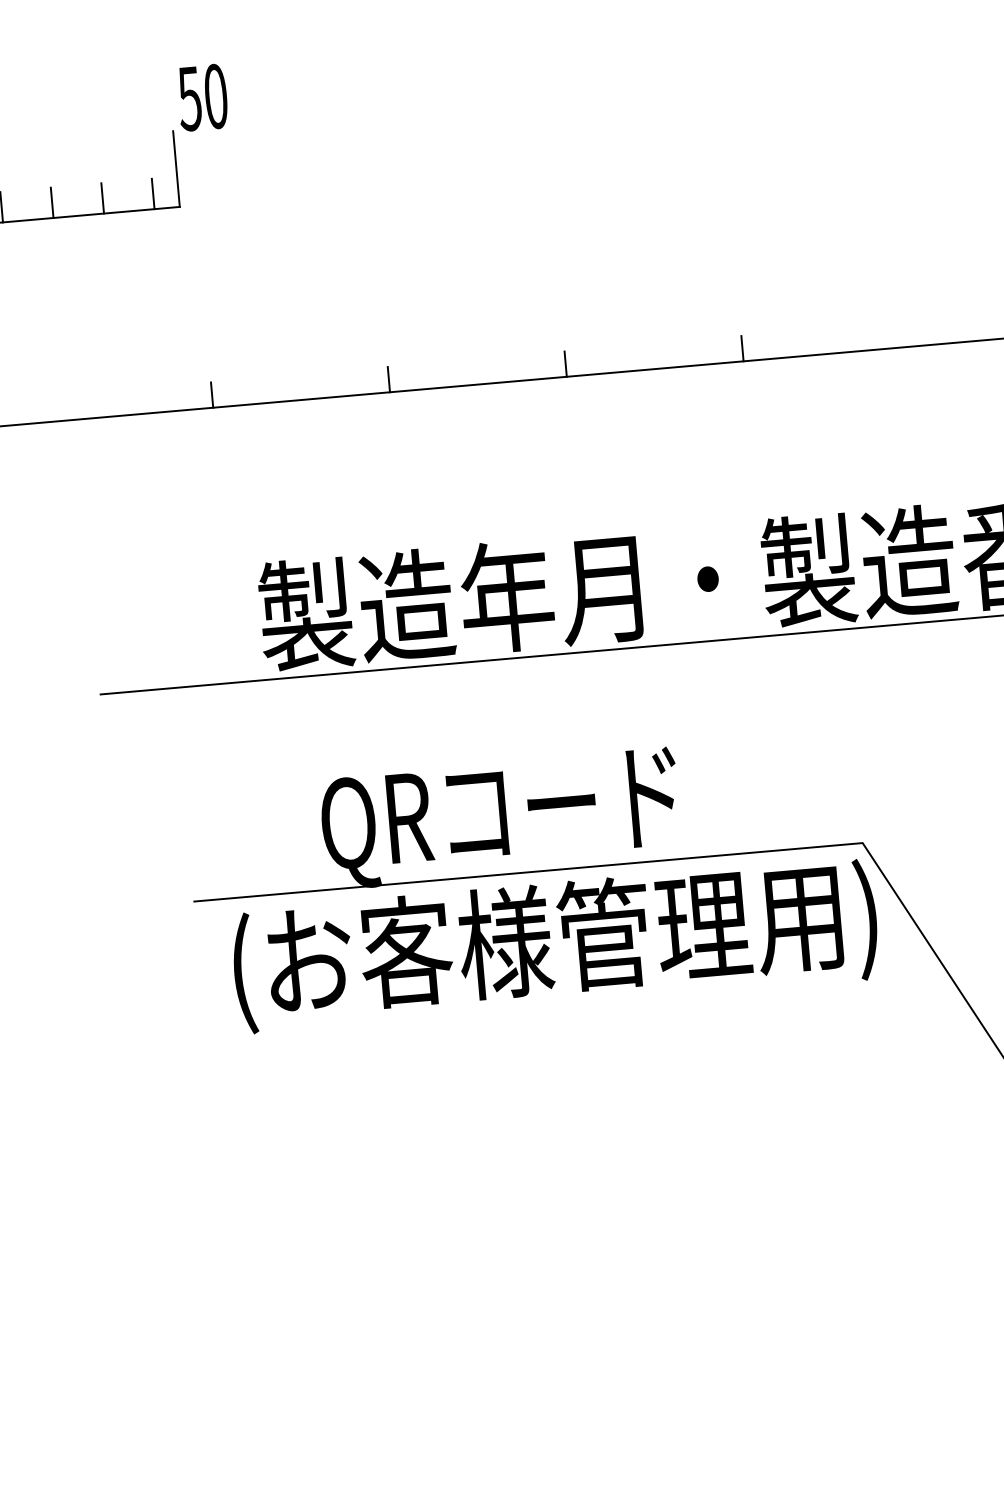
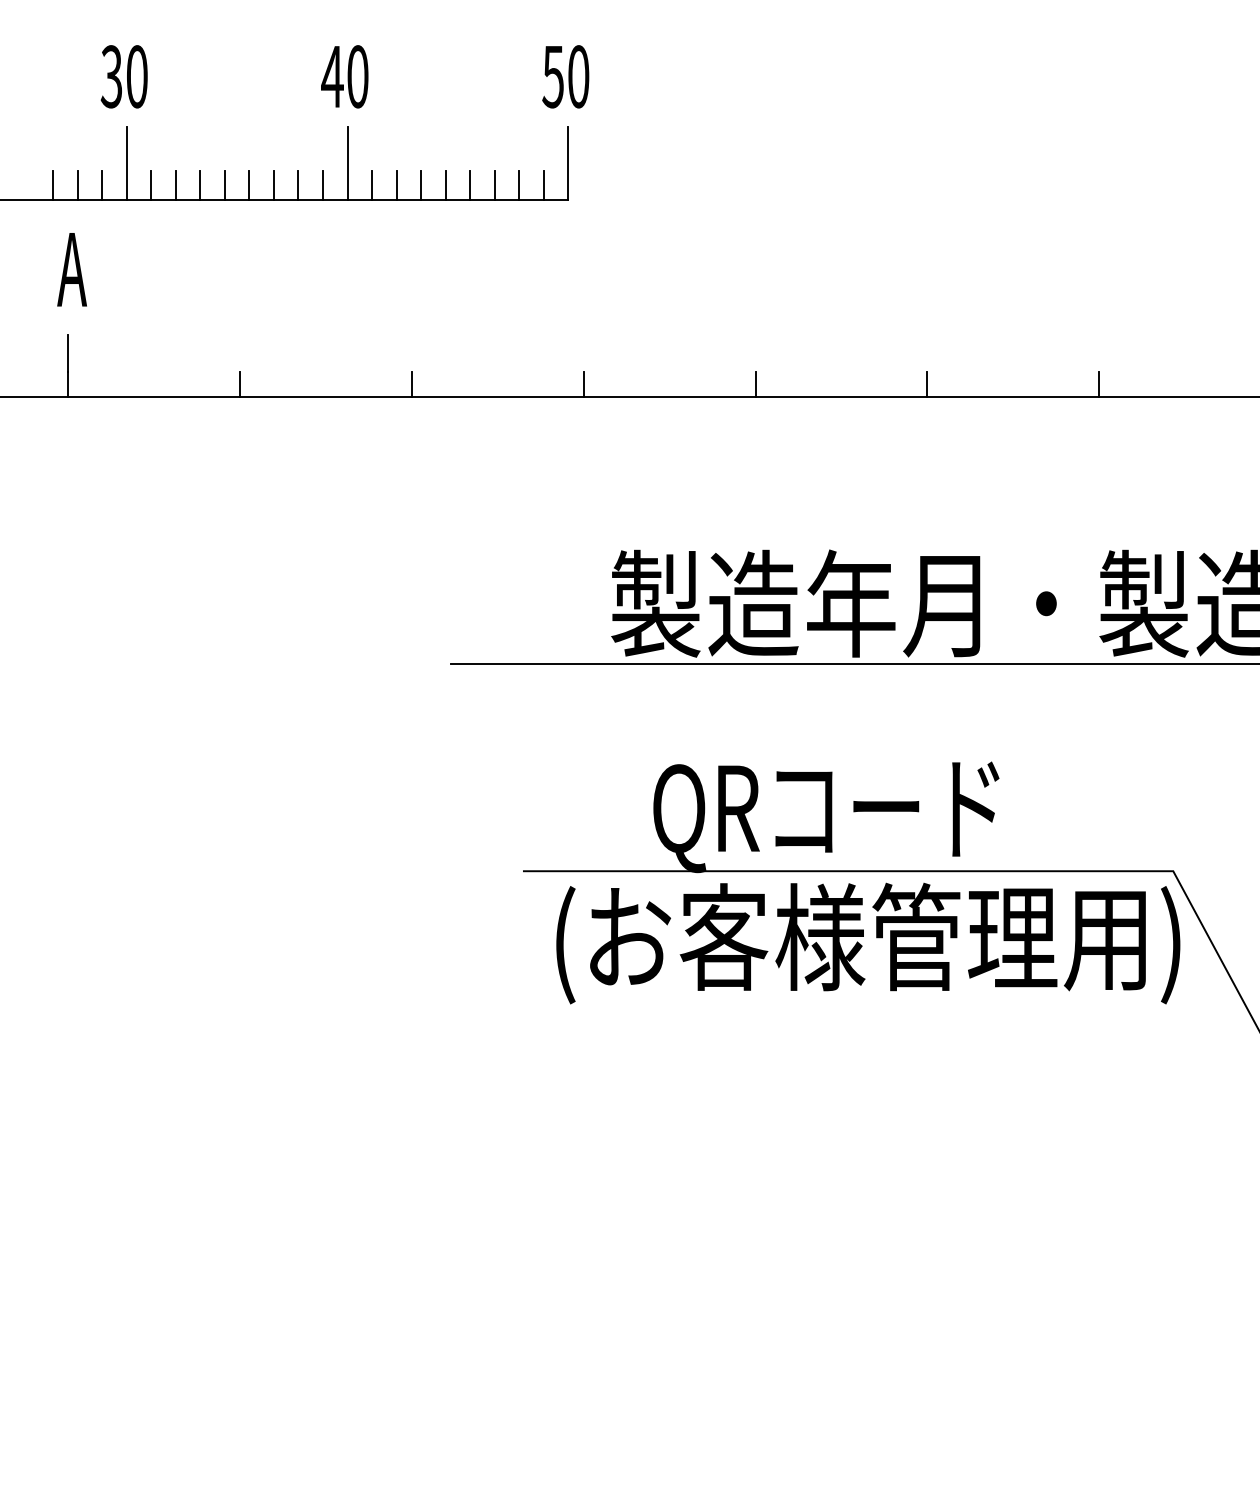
text: (202, 97) -> (565, 76), moved
line: (128, 196) -> (519, 185), added
line: (77, 200) -> (470, 185), added
line: (27, 205) -> (421, 185), added
line: (34, 410) -> (411, 384), added

